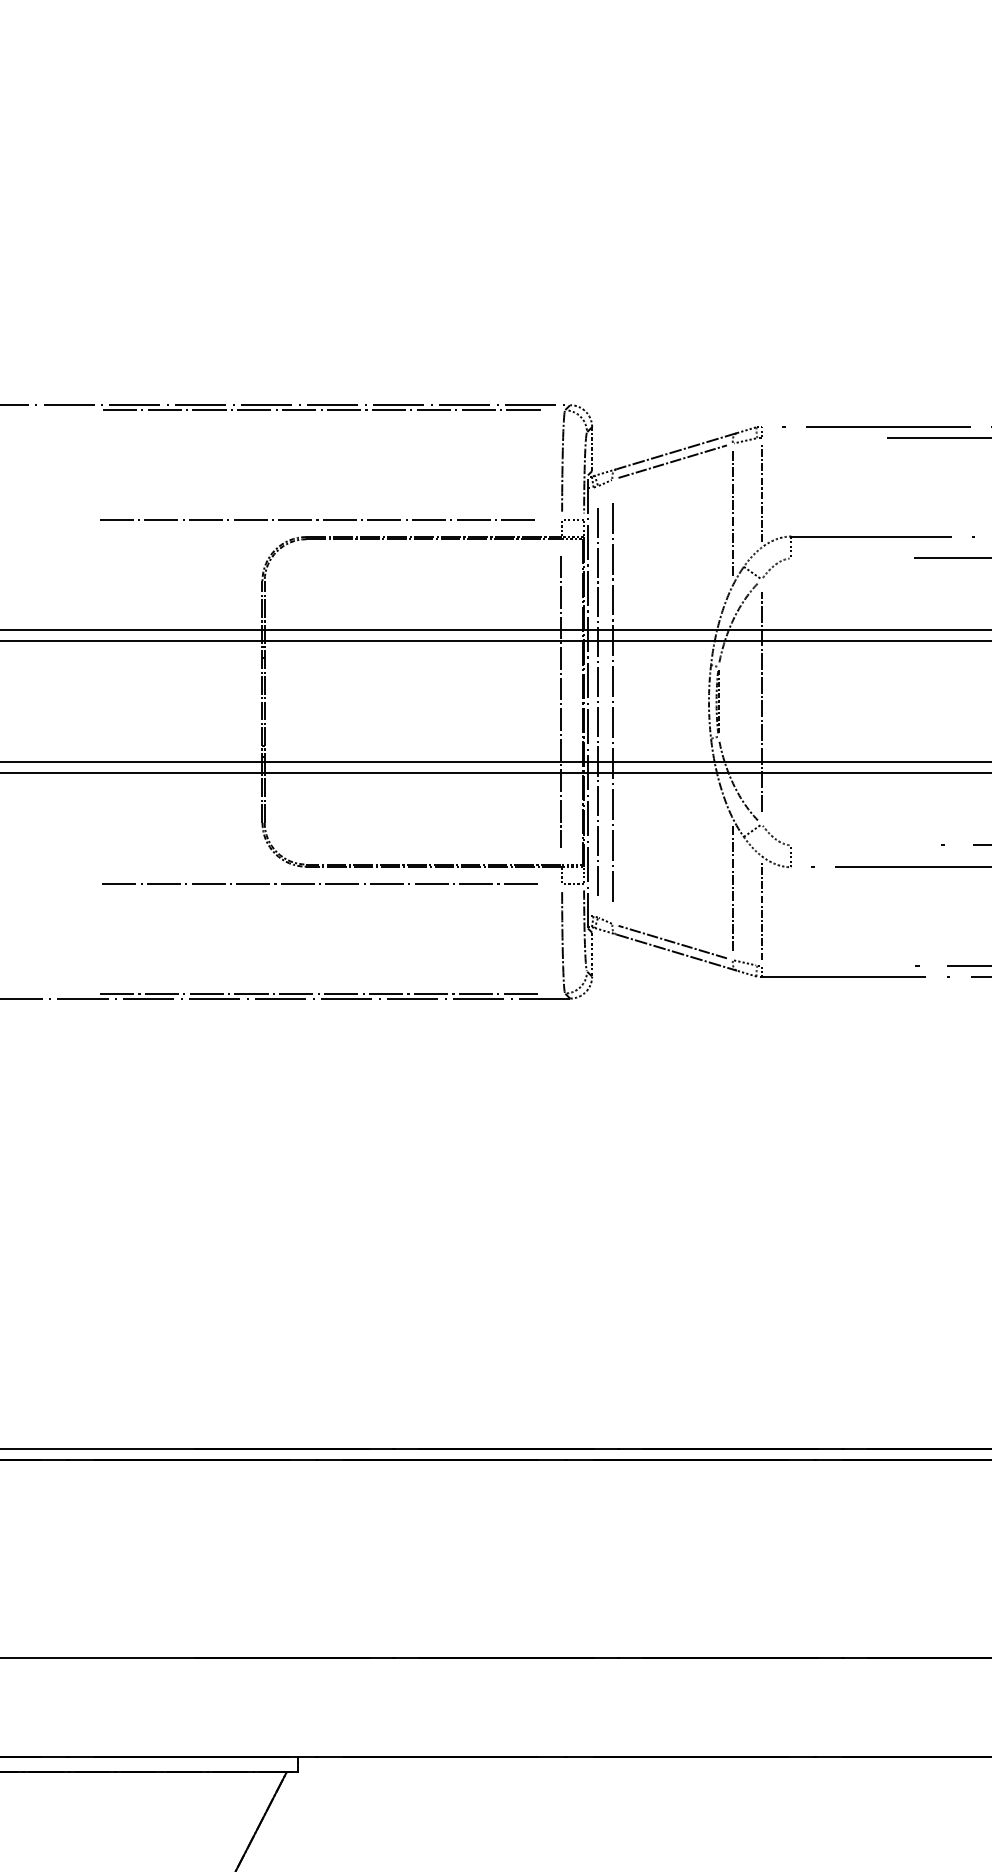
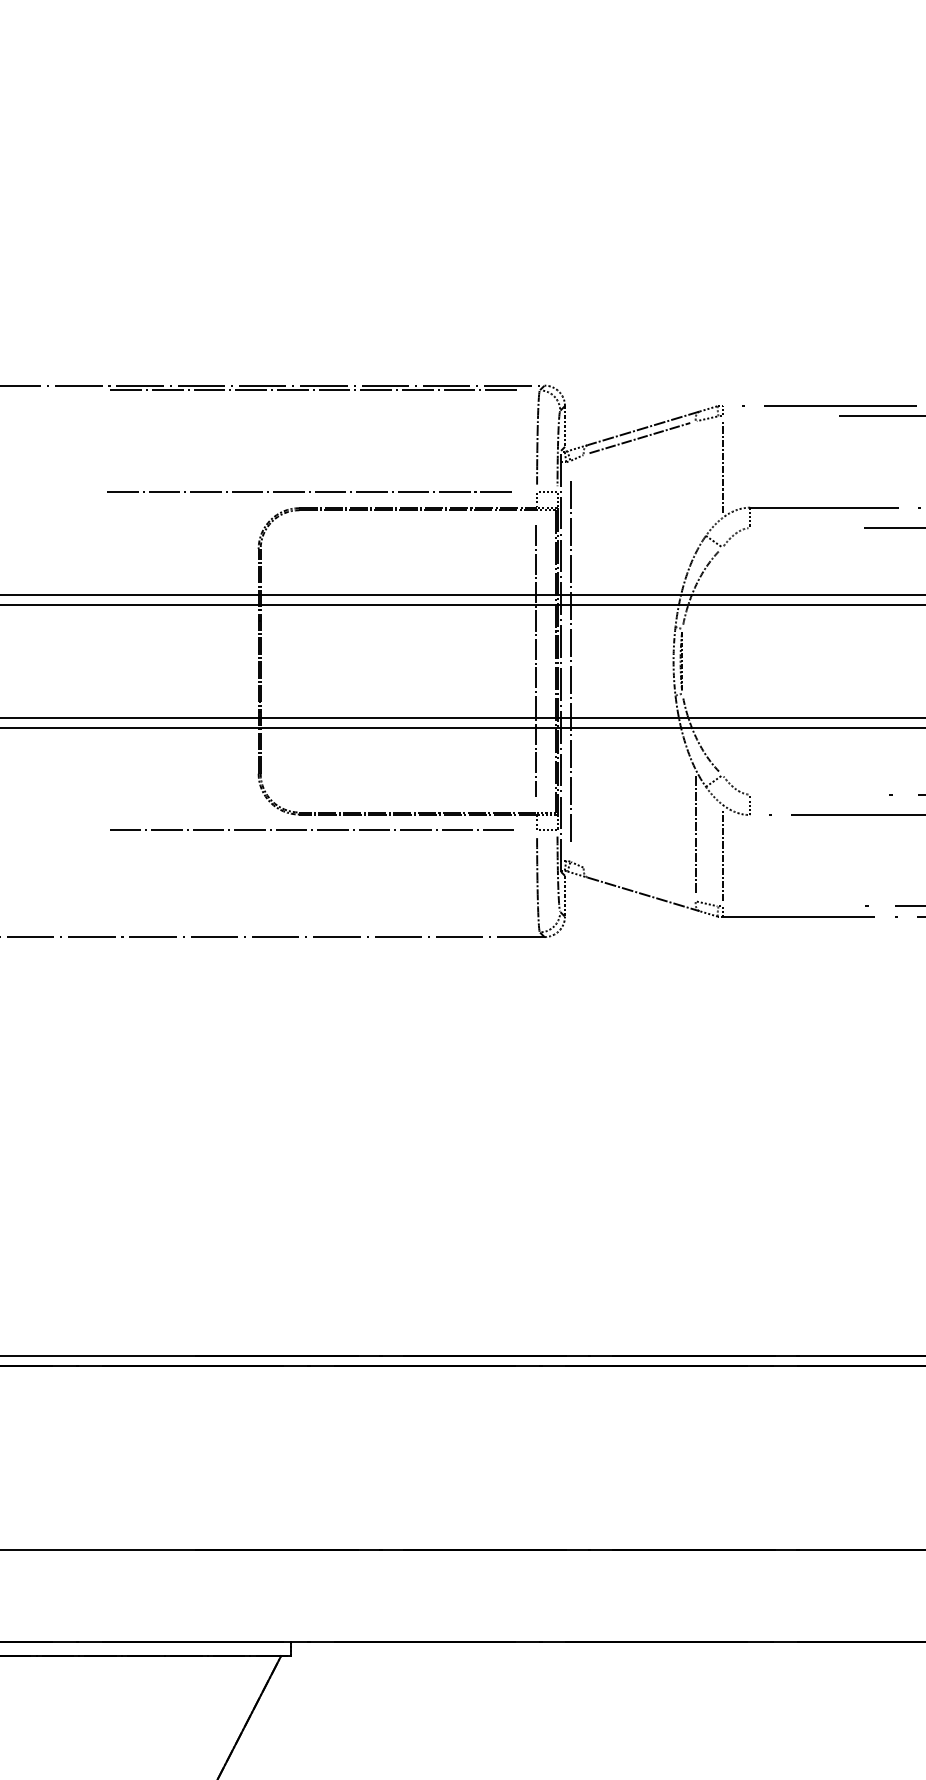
line: (732, 513) -> (695, 486), removed
line: (612, 702) -> (583, 661), removed
line: (761, 702) -> (722, 661), removed
line: (672, 942) -> (639, 884), removed
line: (320, 993) -> (312, 932), removed

